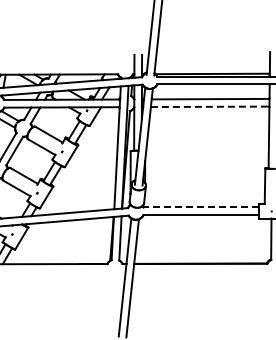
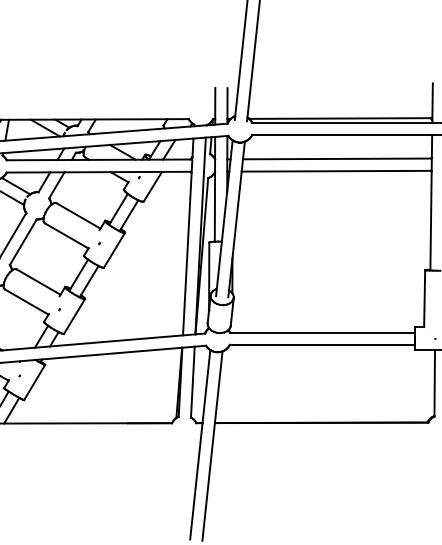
line: (210, 106) -> (337, 170), dashed -> solid
line: (201, 207) -> (322, 332), dashed -> solid

